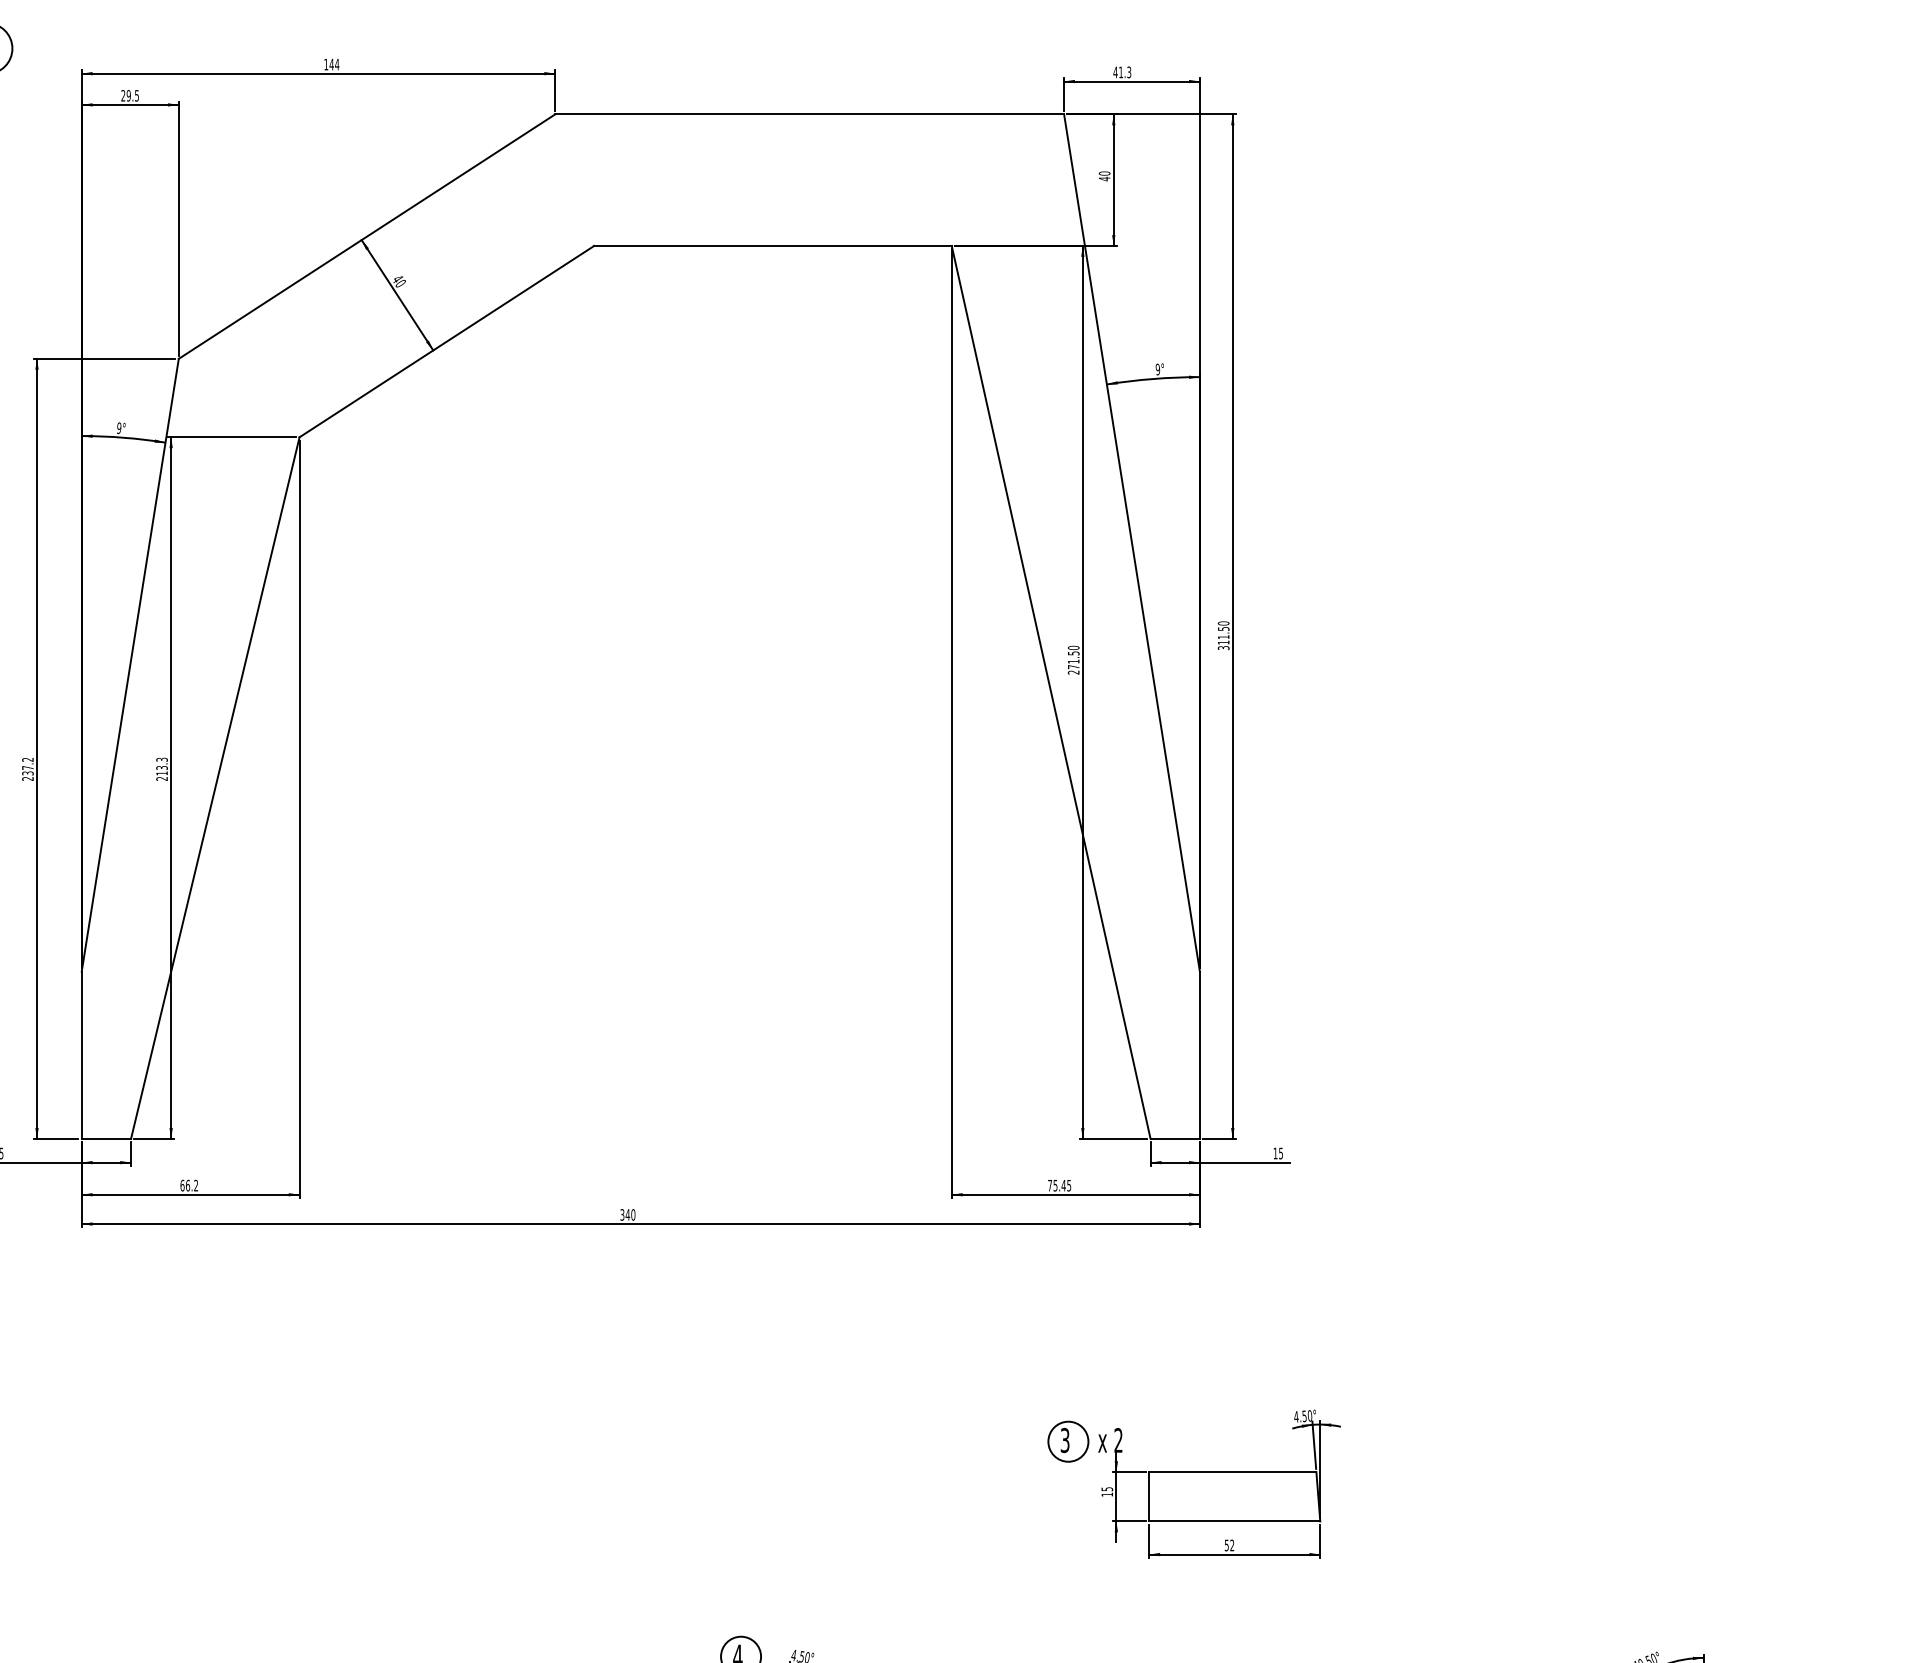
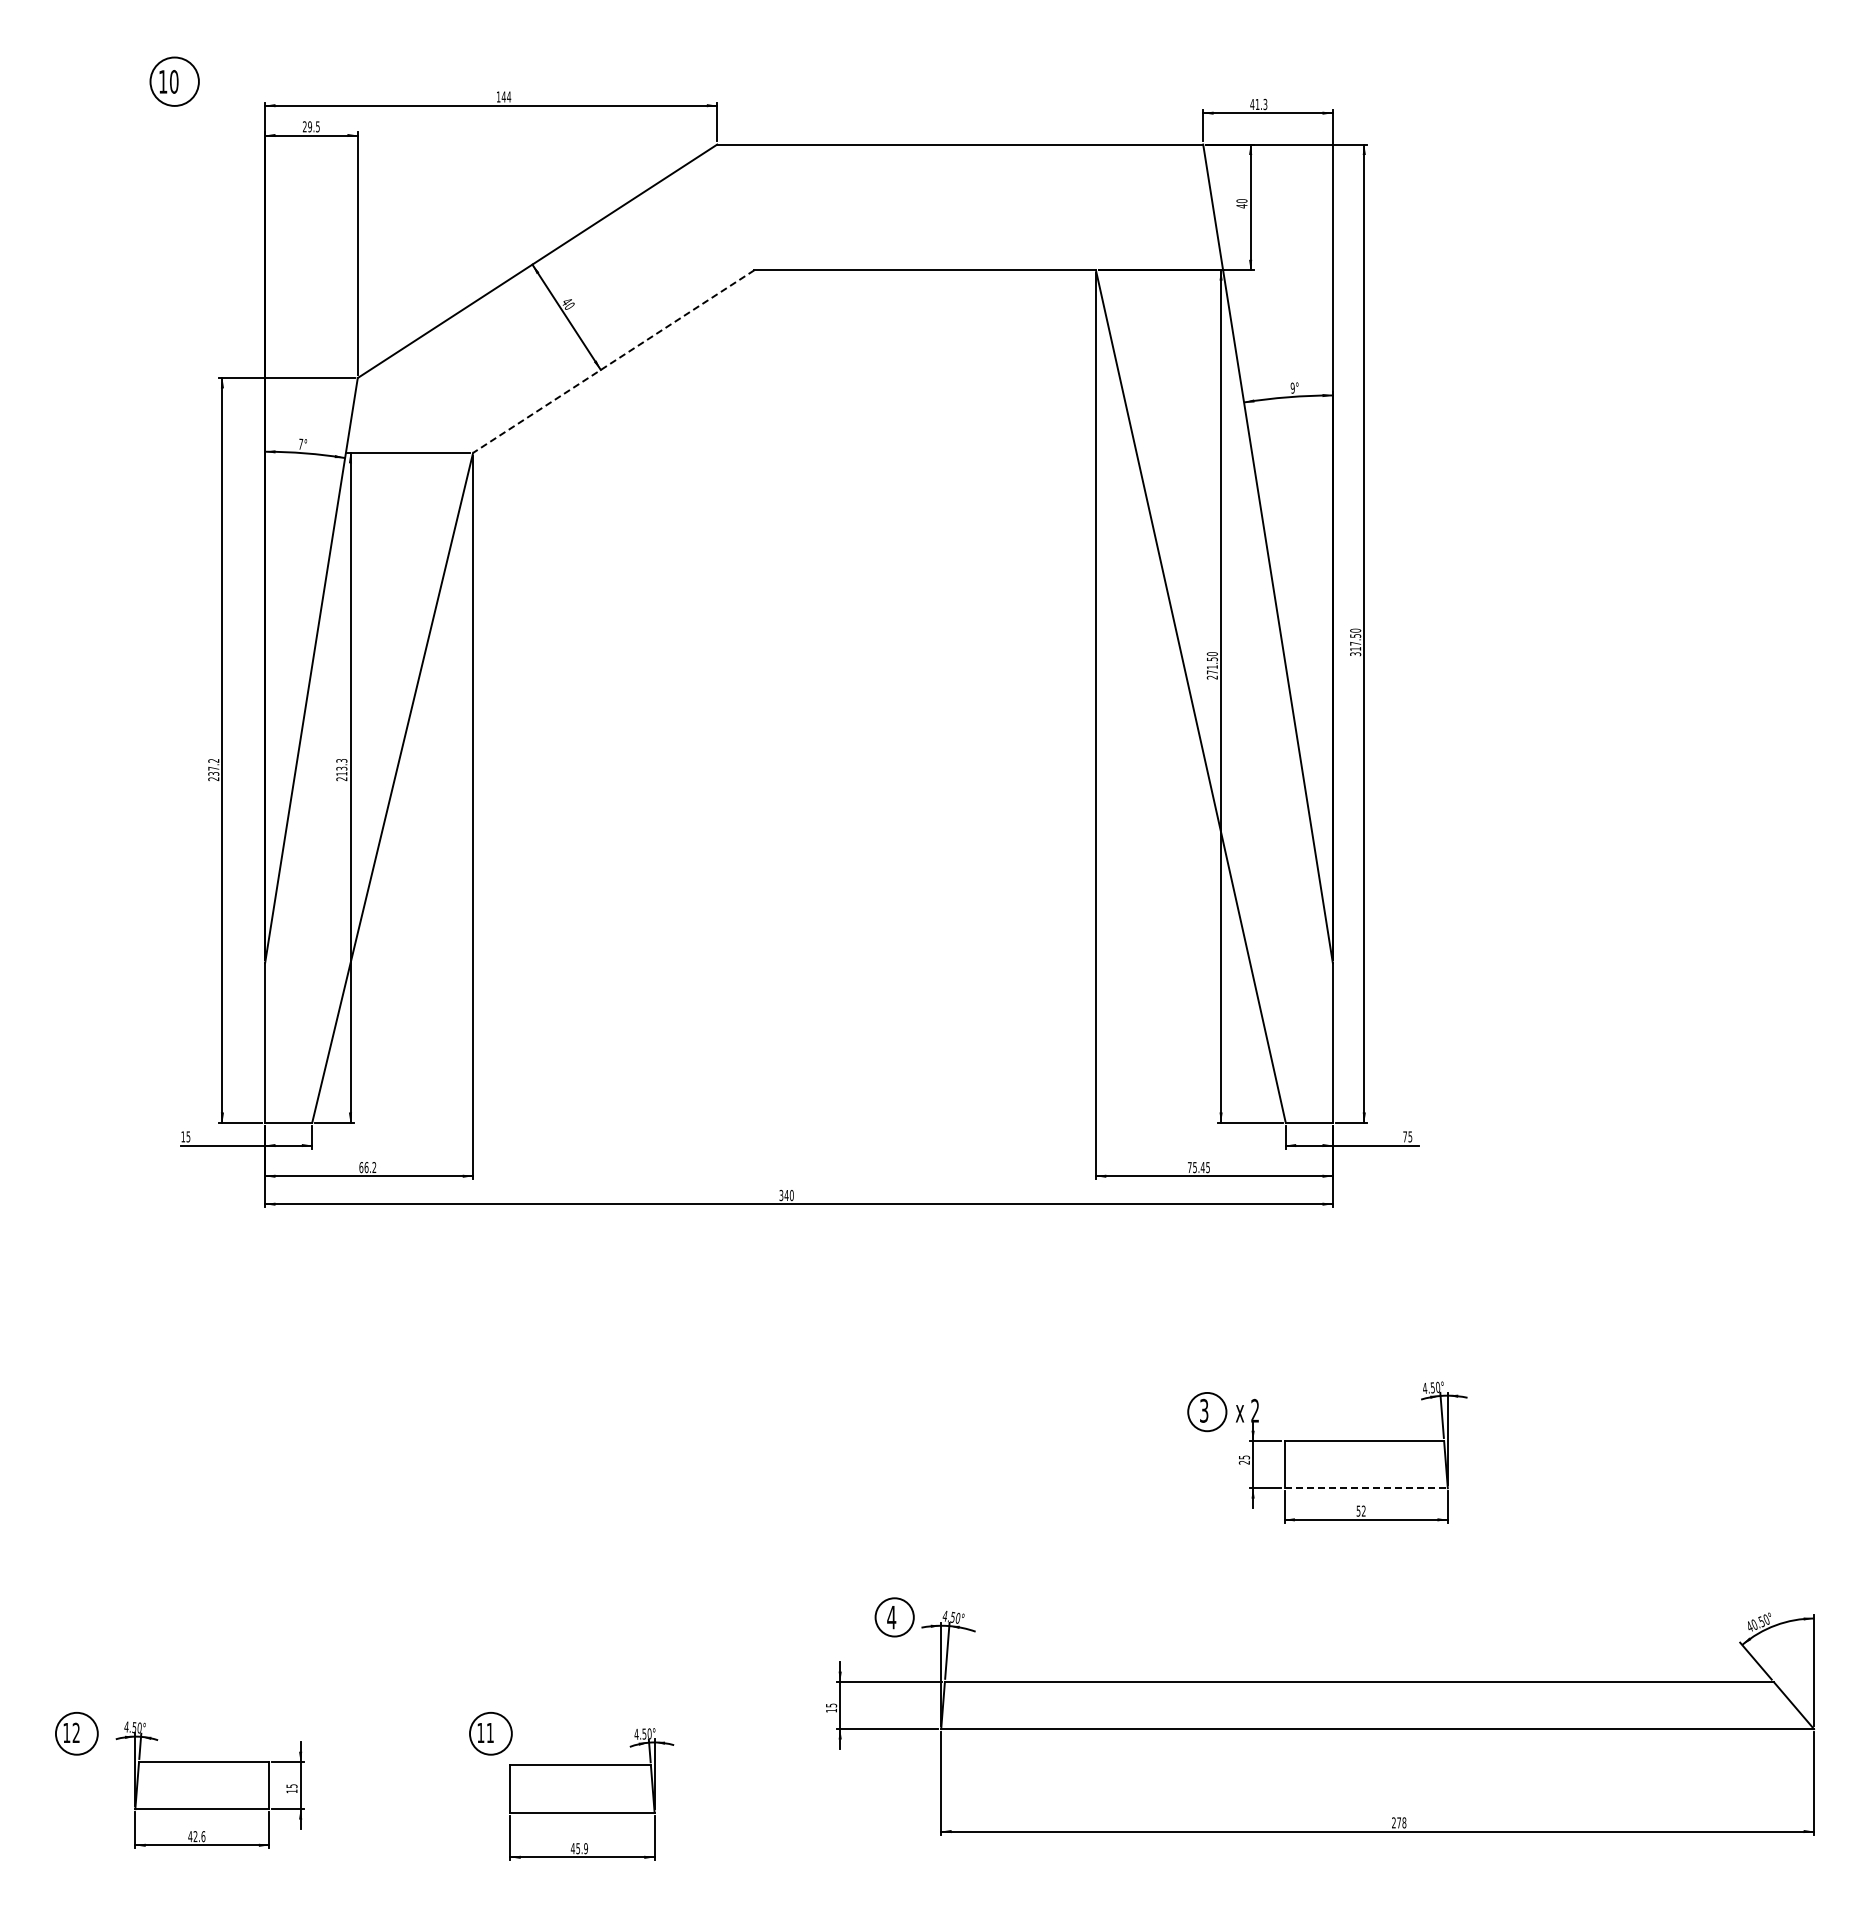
line: (446, 341) -> (613, 361), solid -> dashed
text: (119, 427) -> (301, 443), 9° -> 7°
text: (1223, 636) -> (1355, 643), 311.50 -> 317.50
text: (1274, 1153) -> (1404, 1136), 15 -> 75
text: (1106, 1494) -> (1243, 1462), 15 -> 25
line: (1235, 1521) -> (1366, 1488), solid -> dashed

